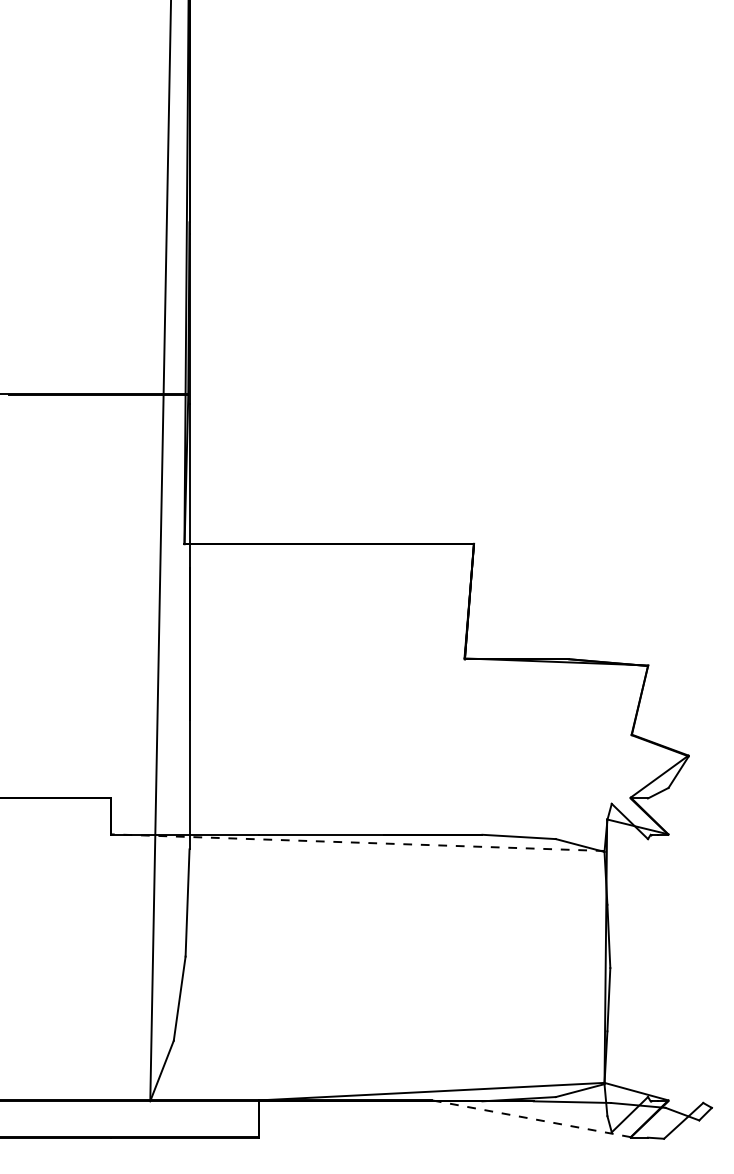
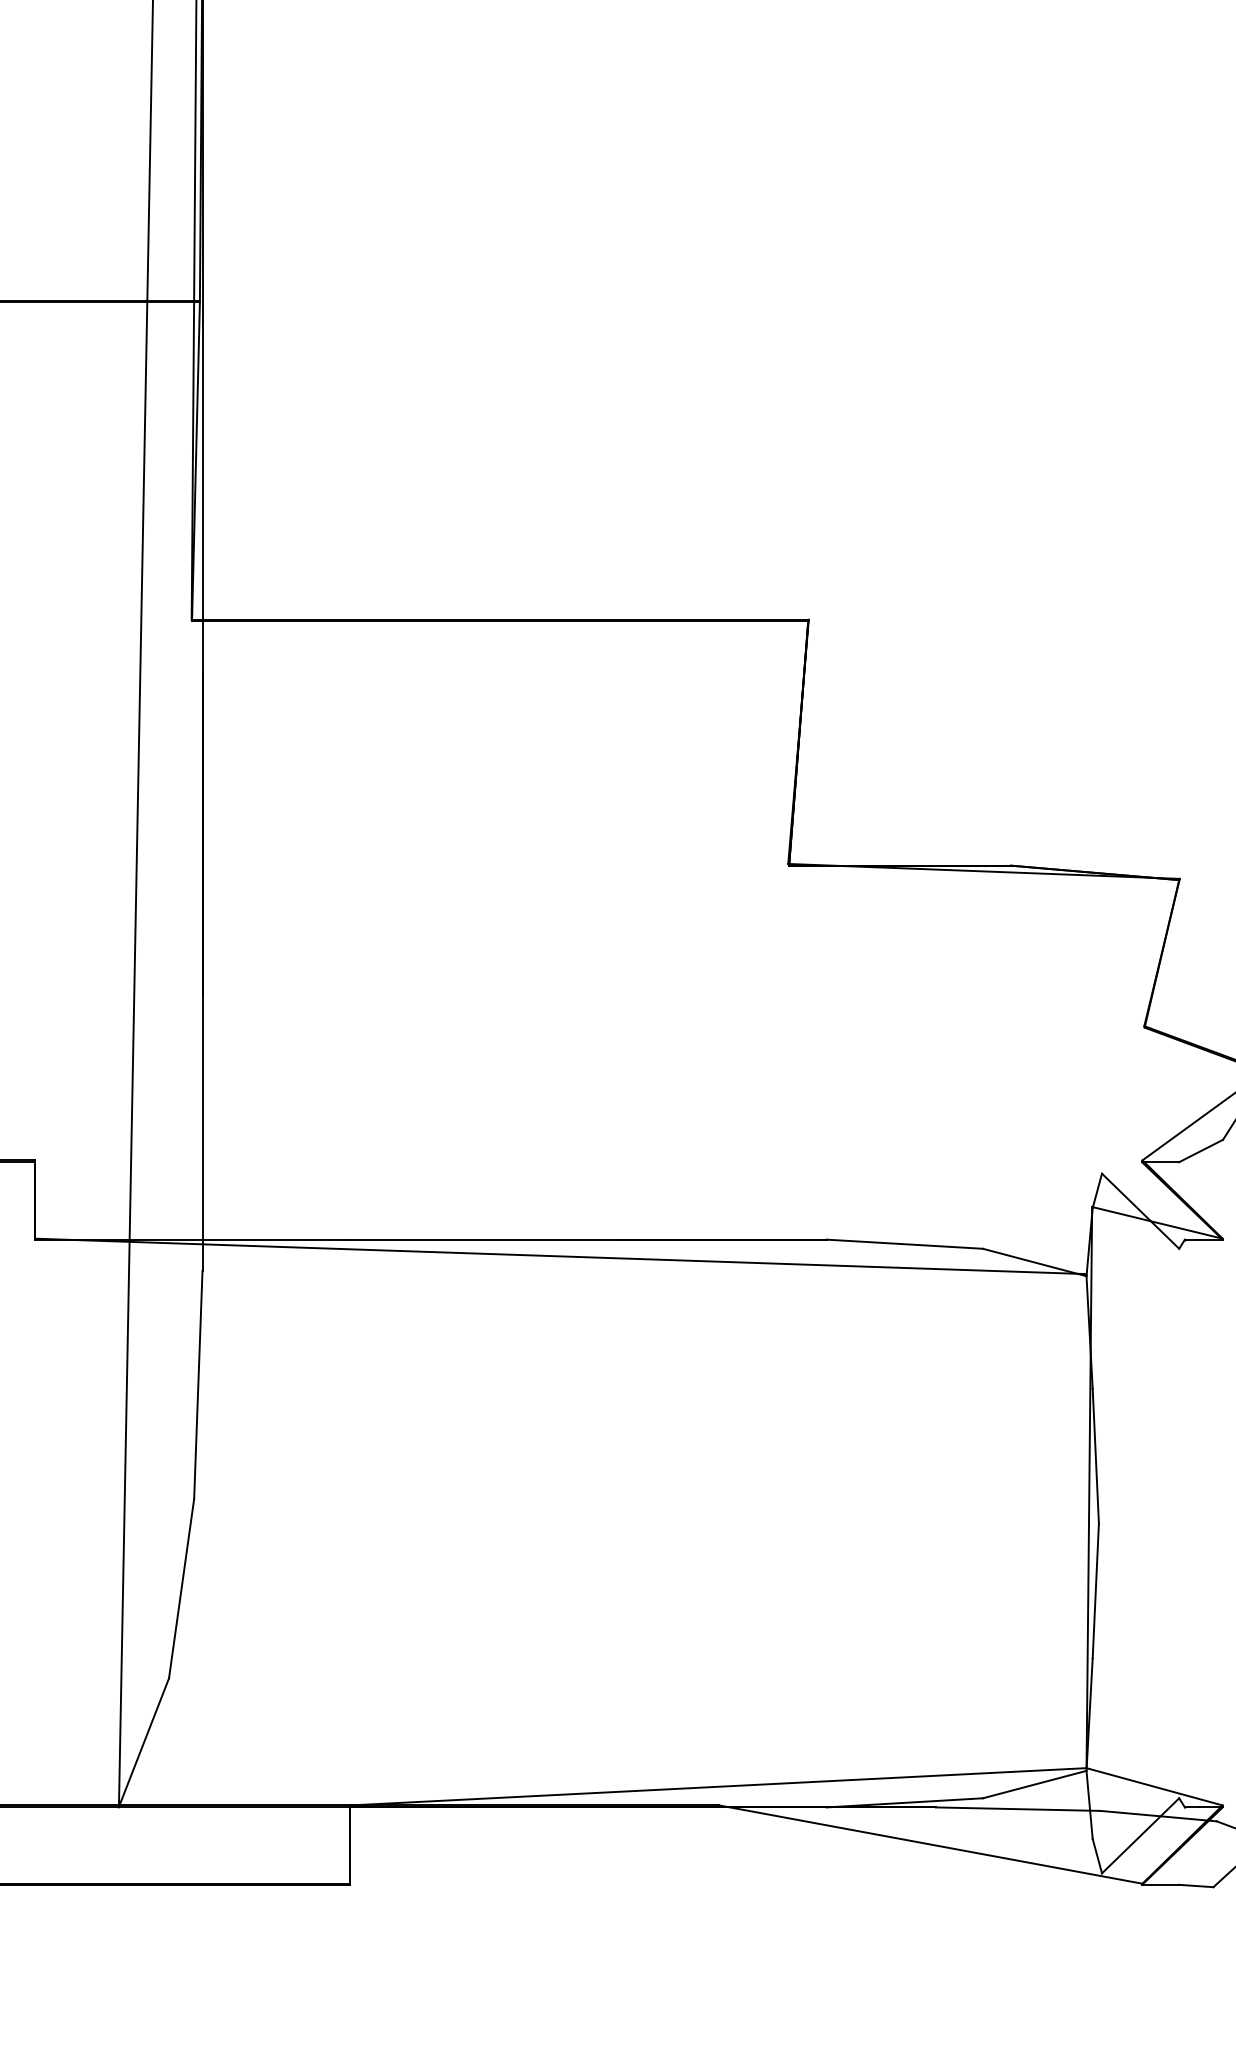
line: (357, 842) -> (560, 1256), dashed -> solid
line: (530, 1118) -> (928, 1843), dashed -> solid

